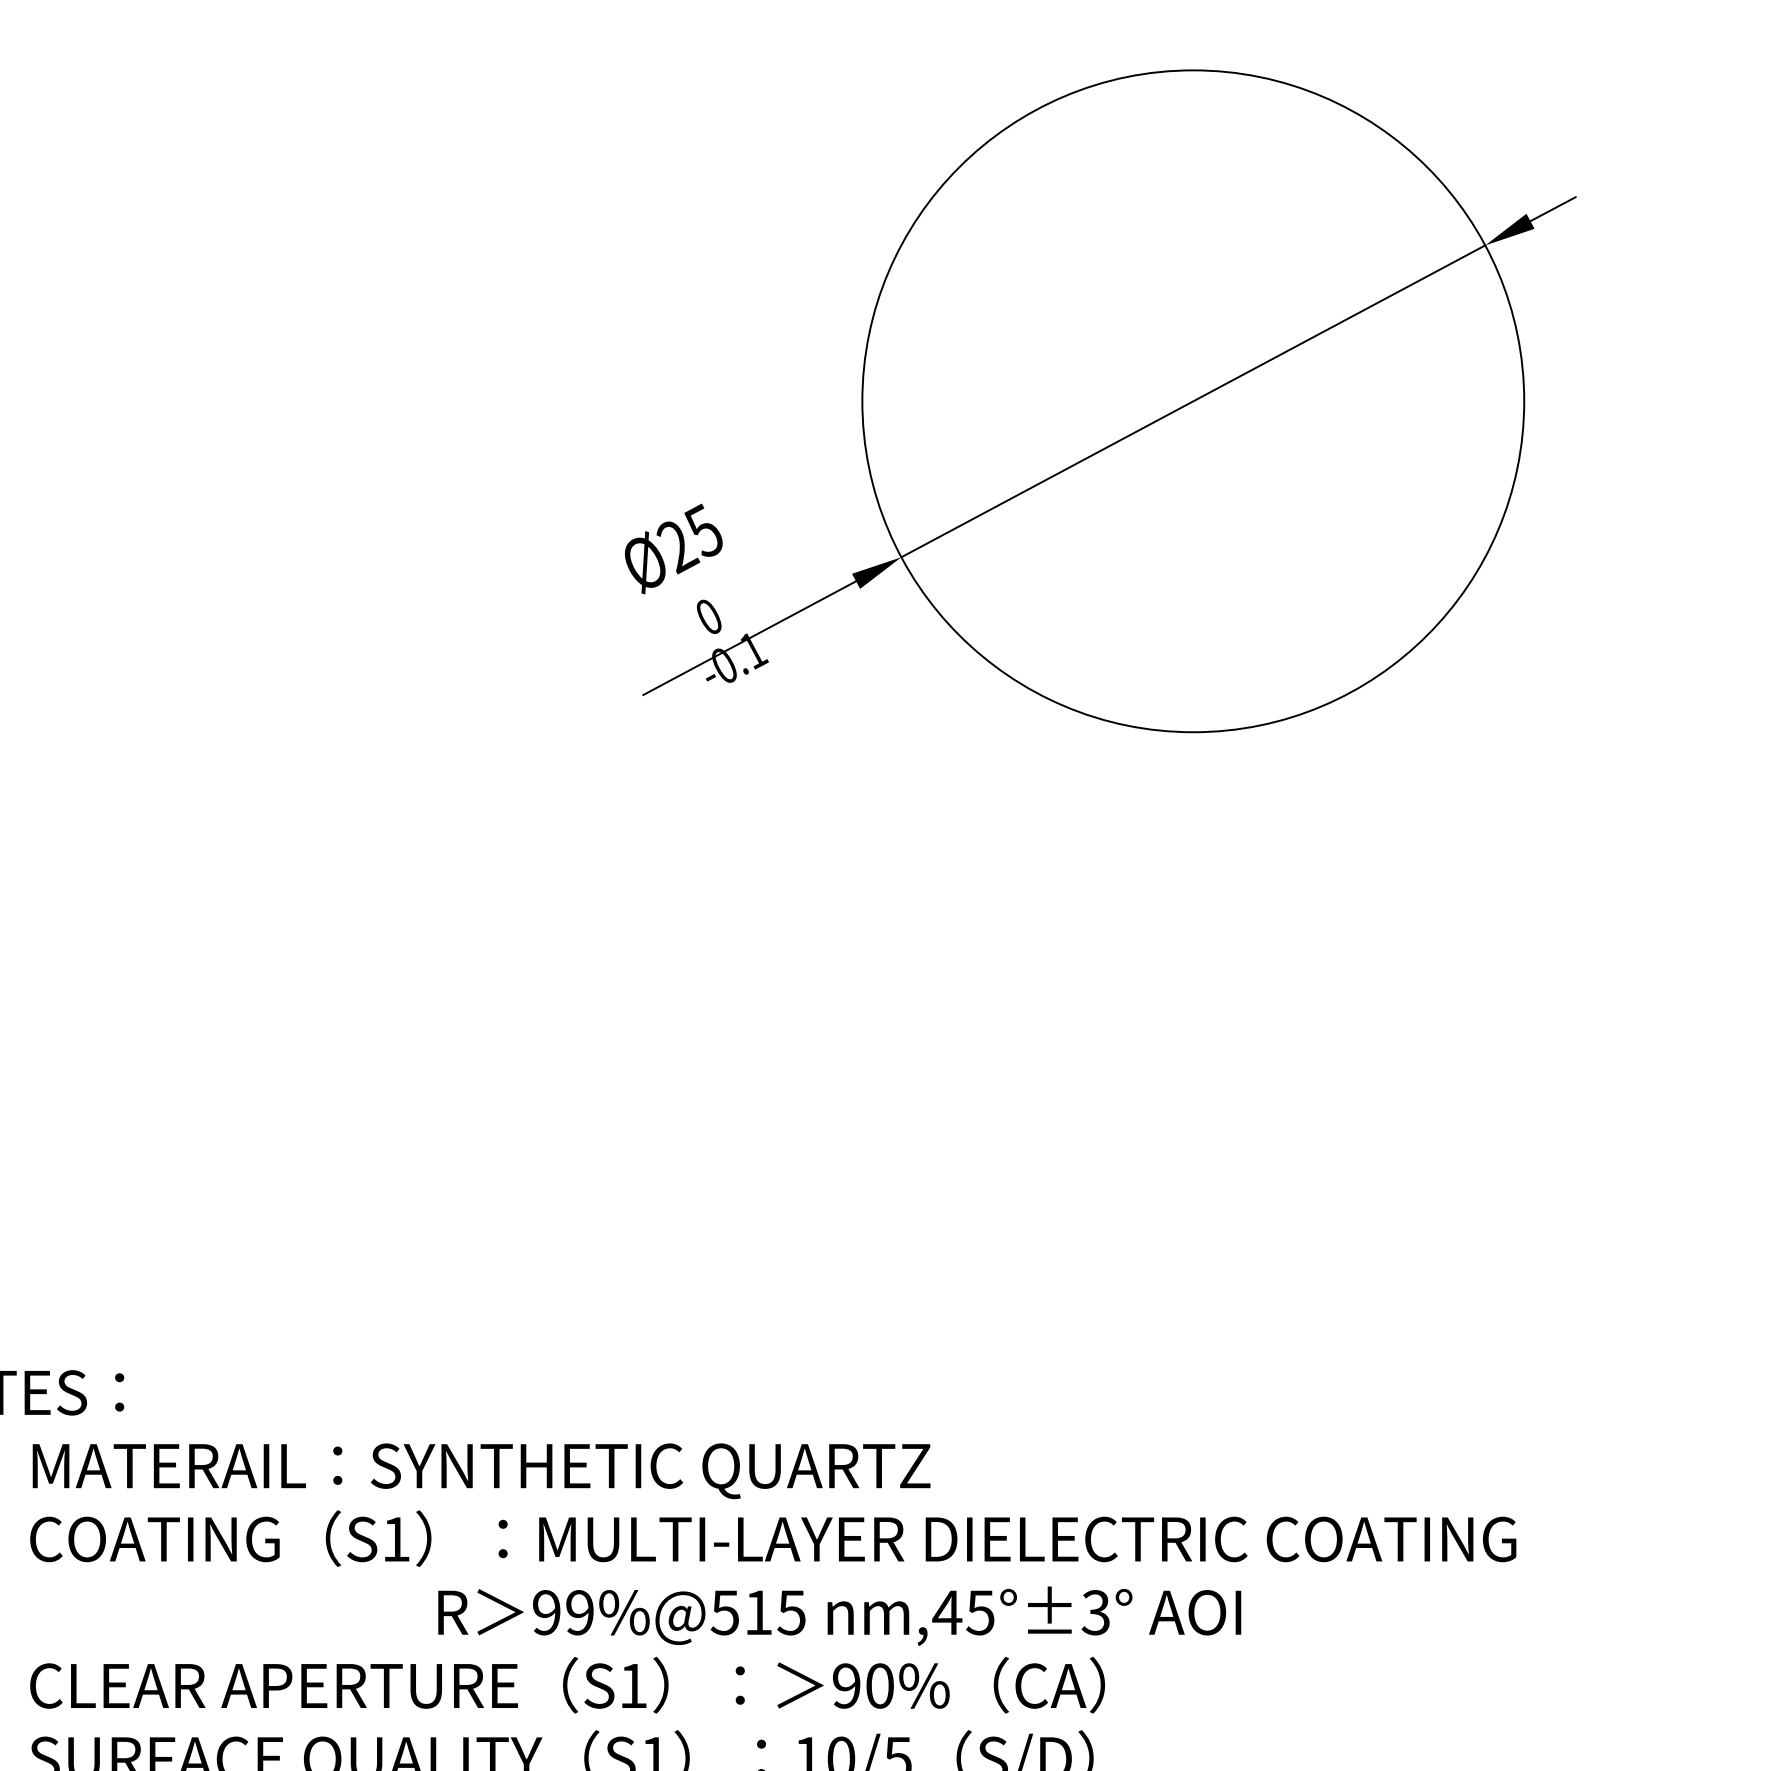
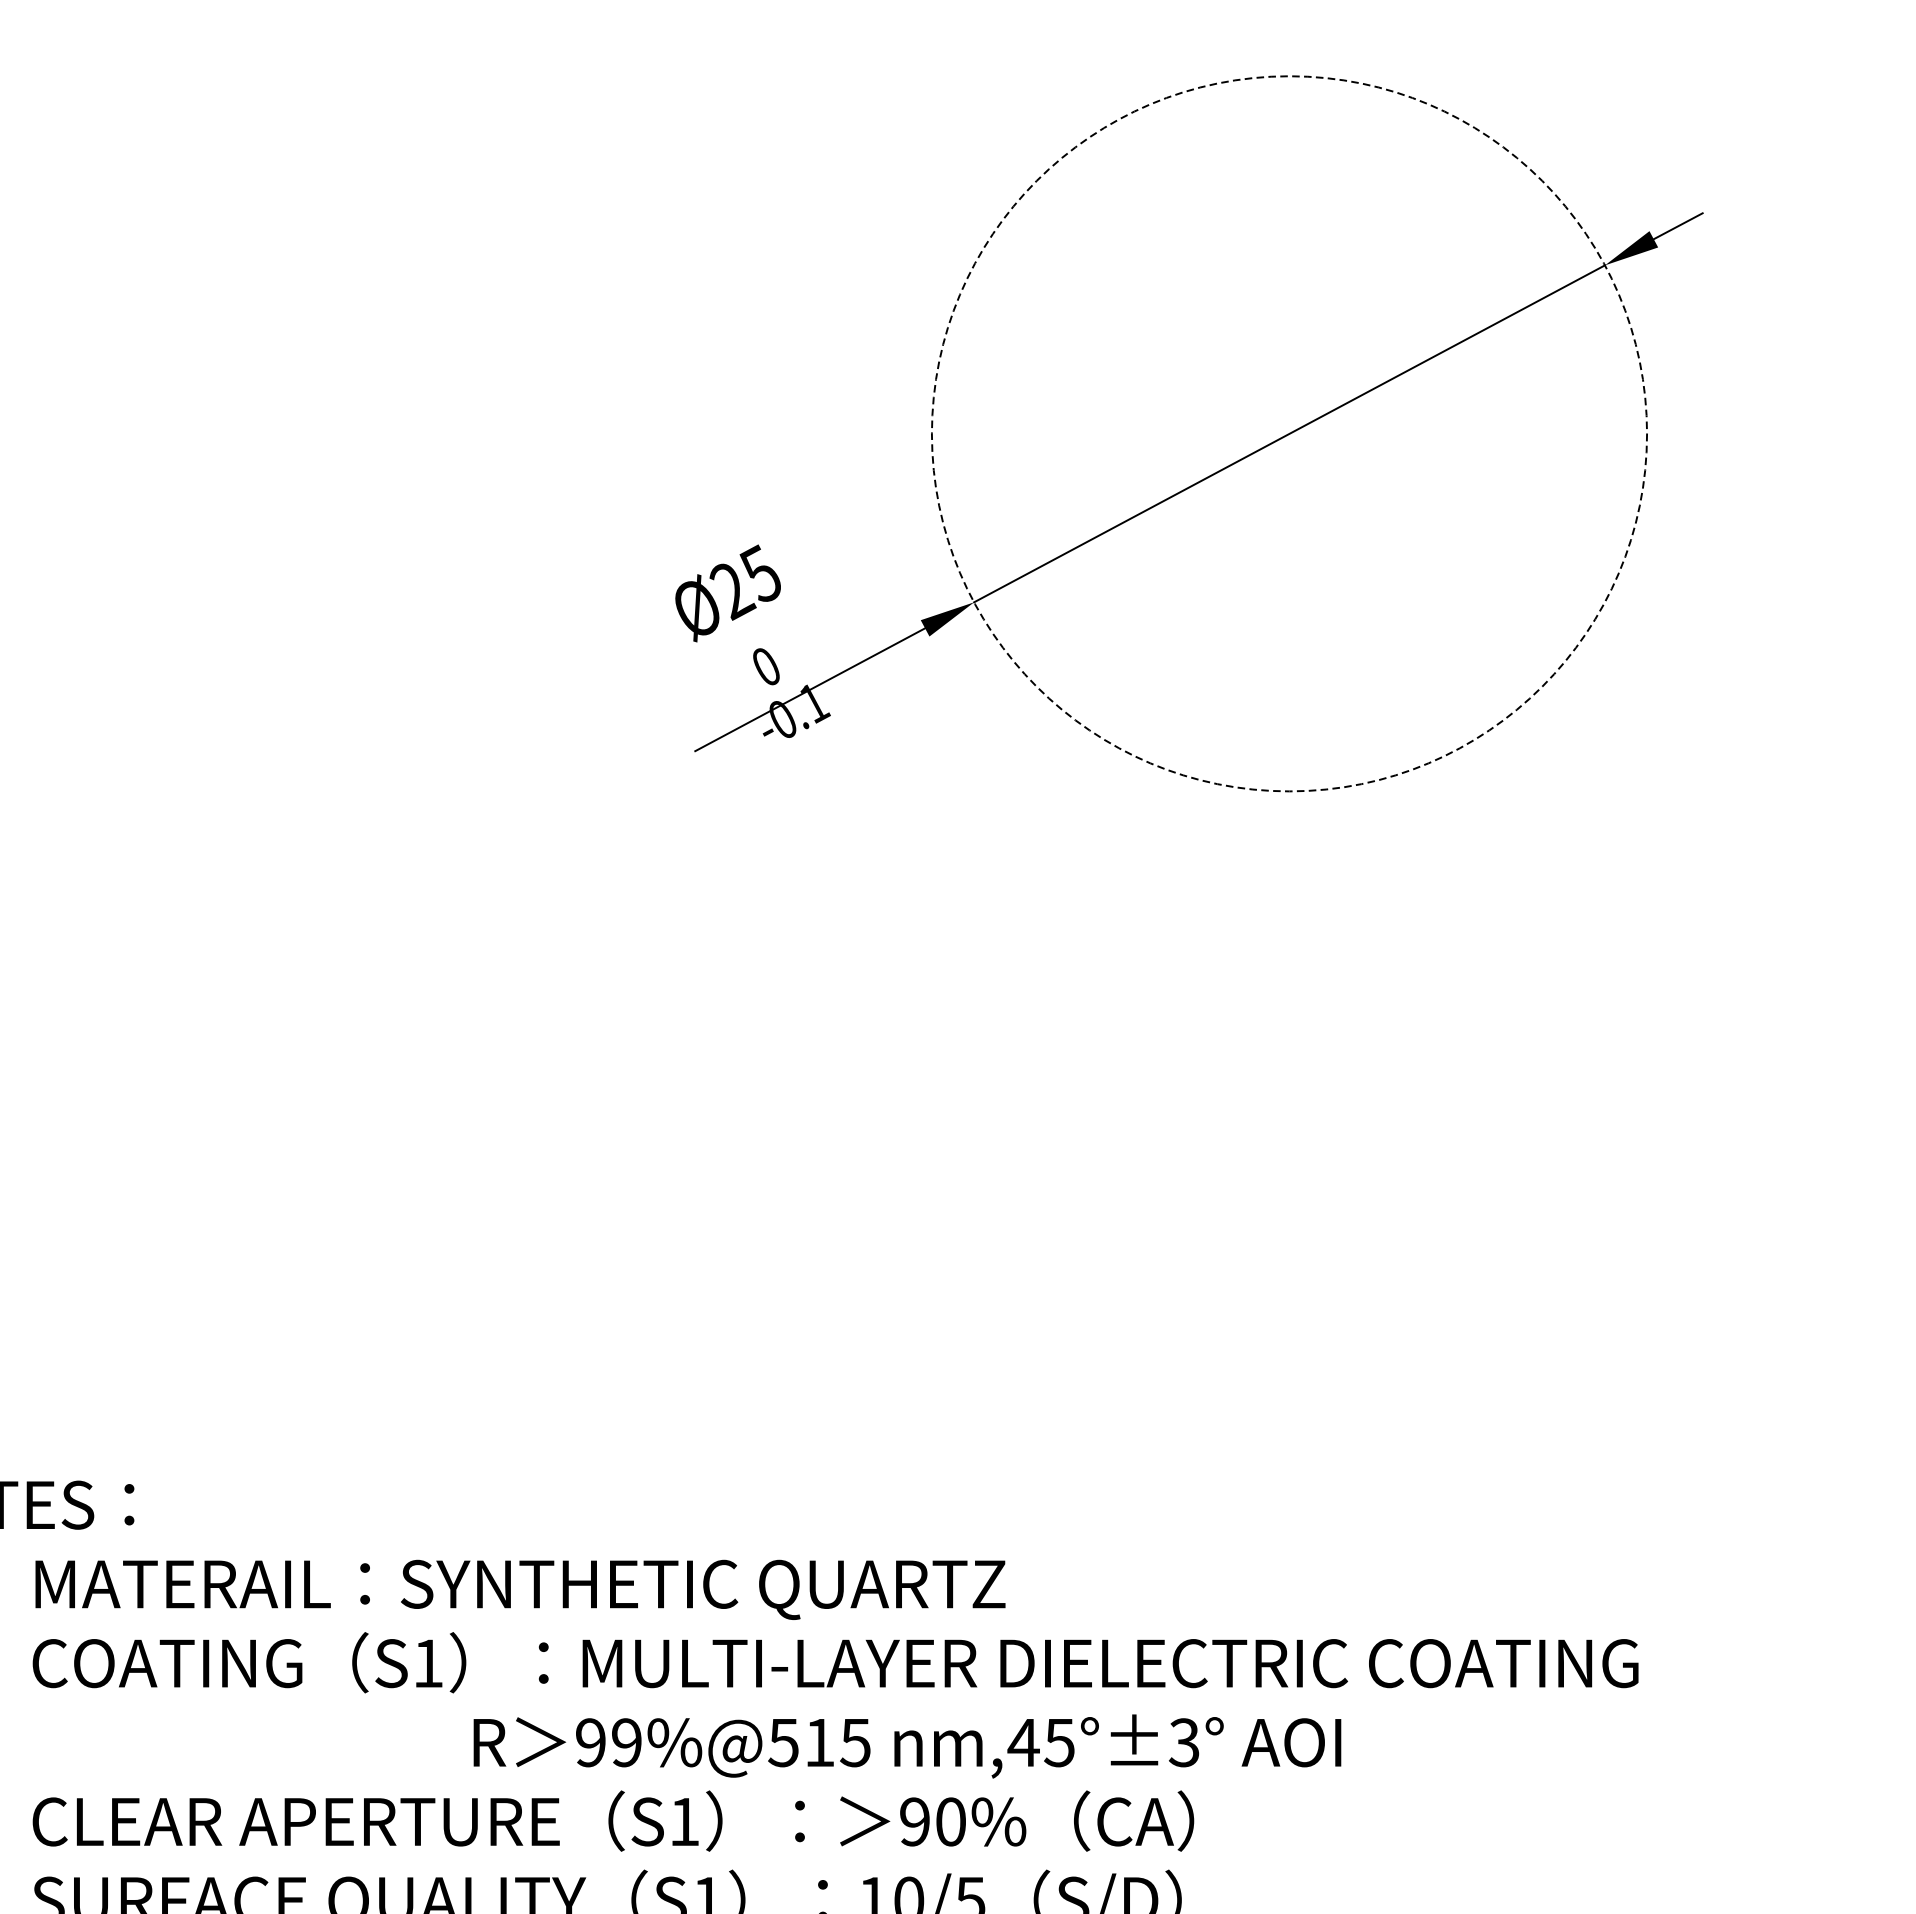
circle: (1193, 401) -> (1289, 434), solid -> dashed

